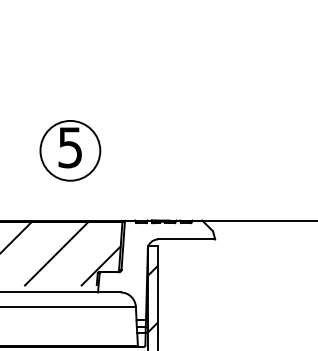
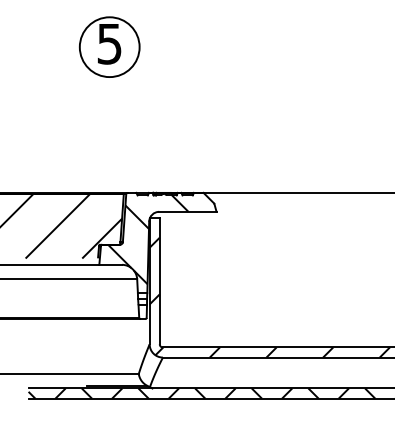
part: (70, 150) -> (109, 46), moved
hatch: (146, 267) -> (147, 239), added

